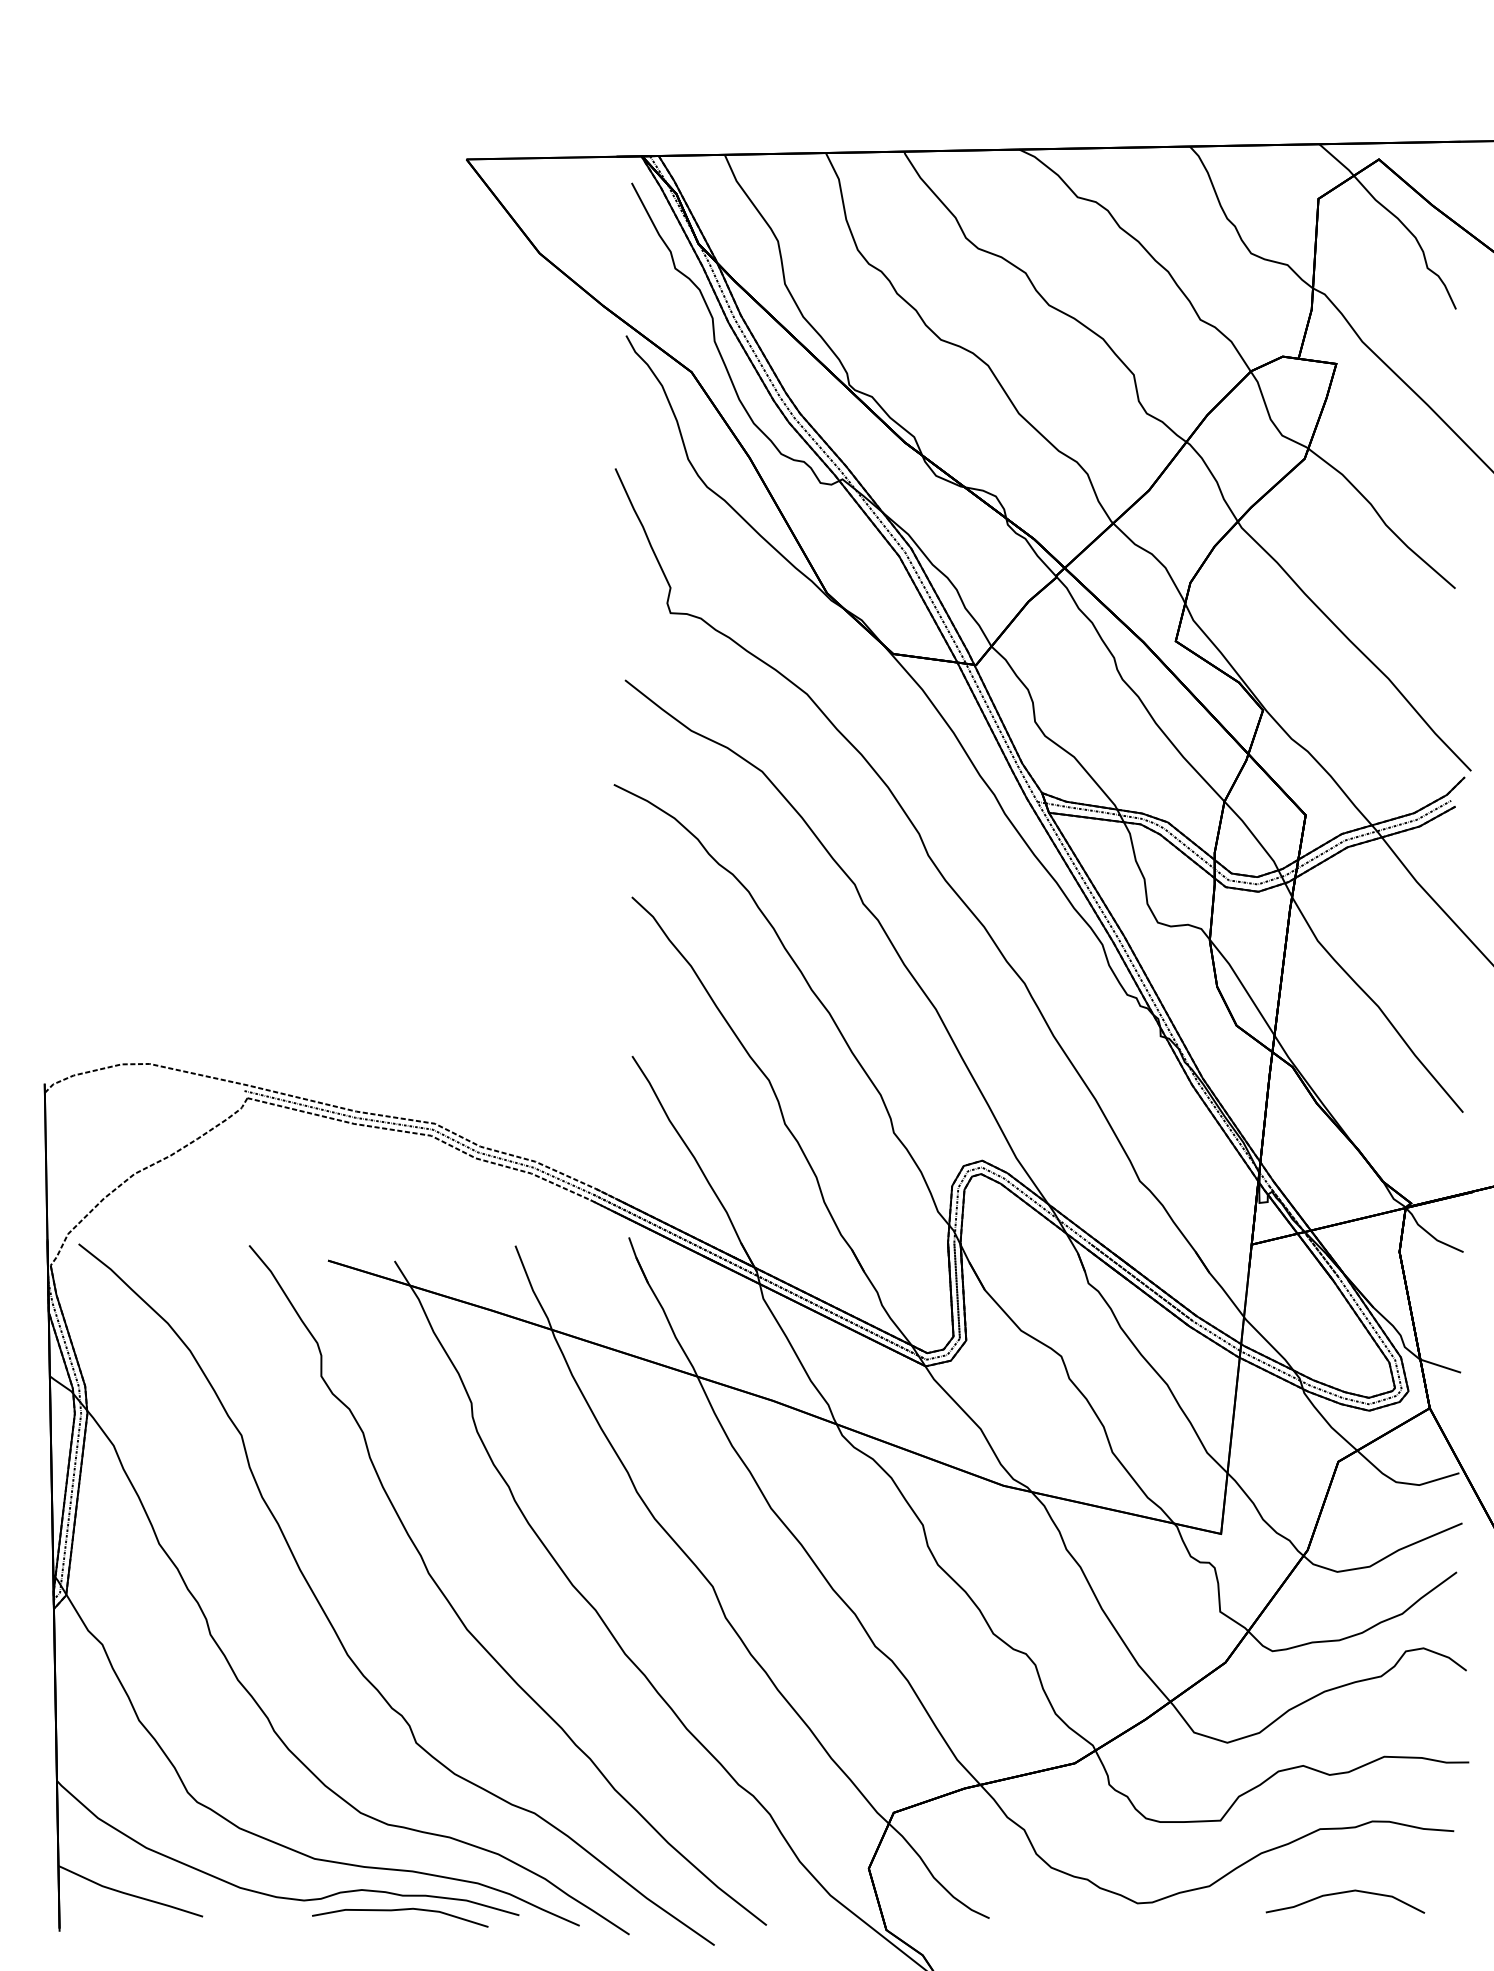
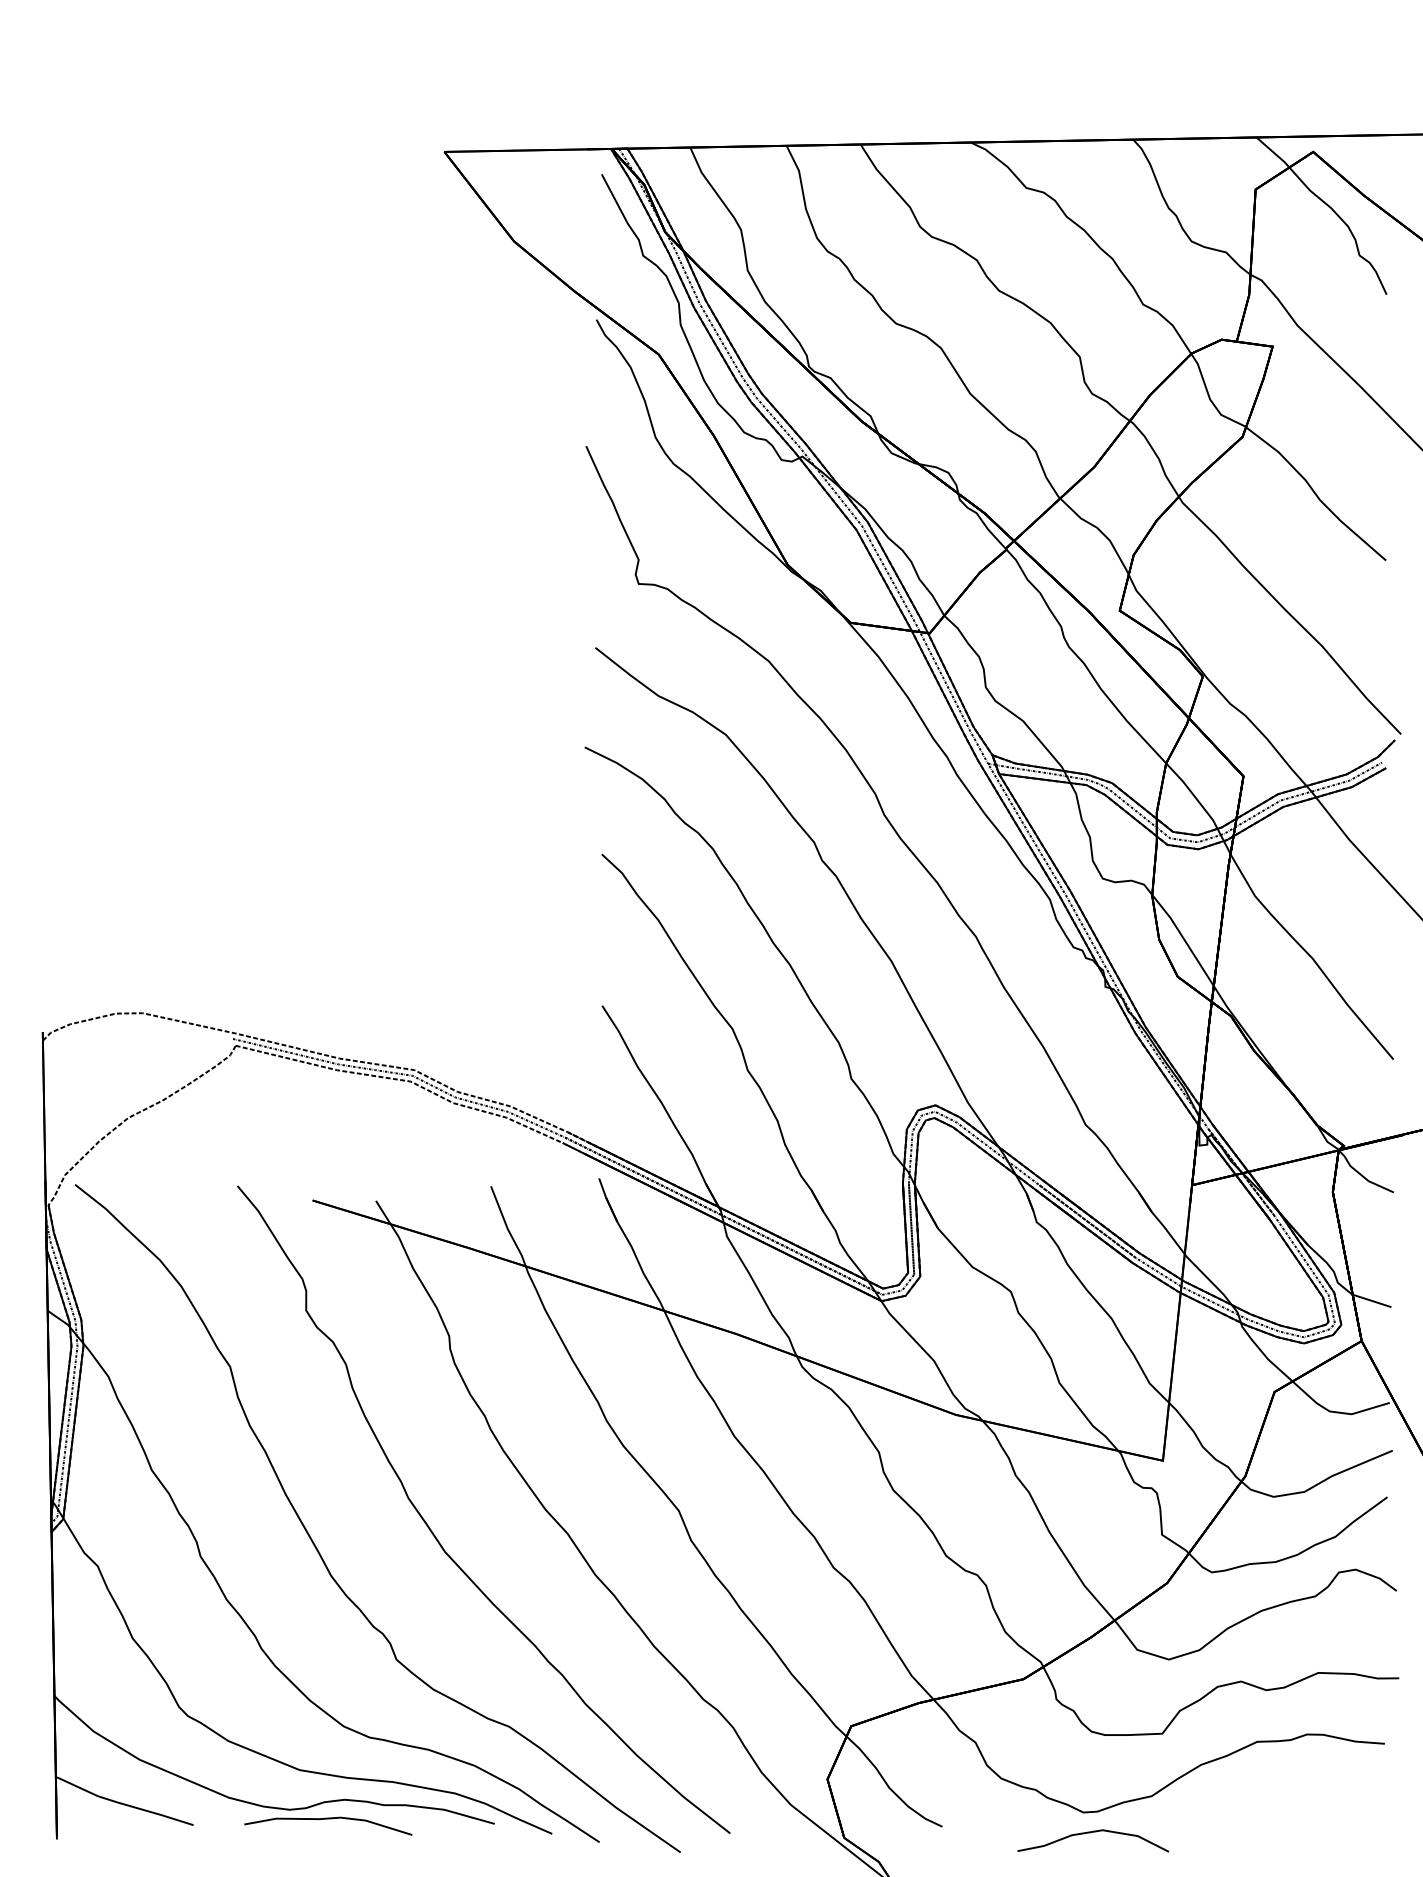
curve: (1342, 1893) -> (1090, 1833), moved
curve: (400, 1910) -> (328, 1819), moved

